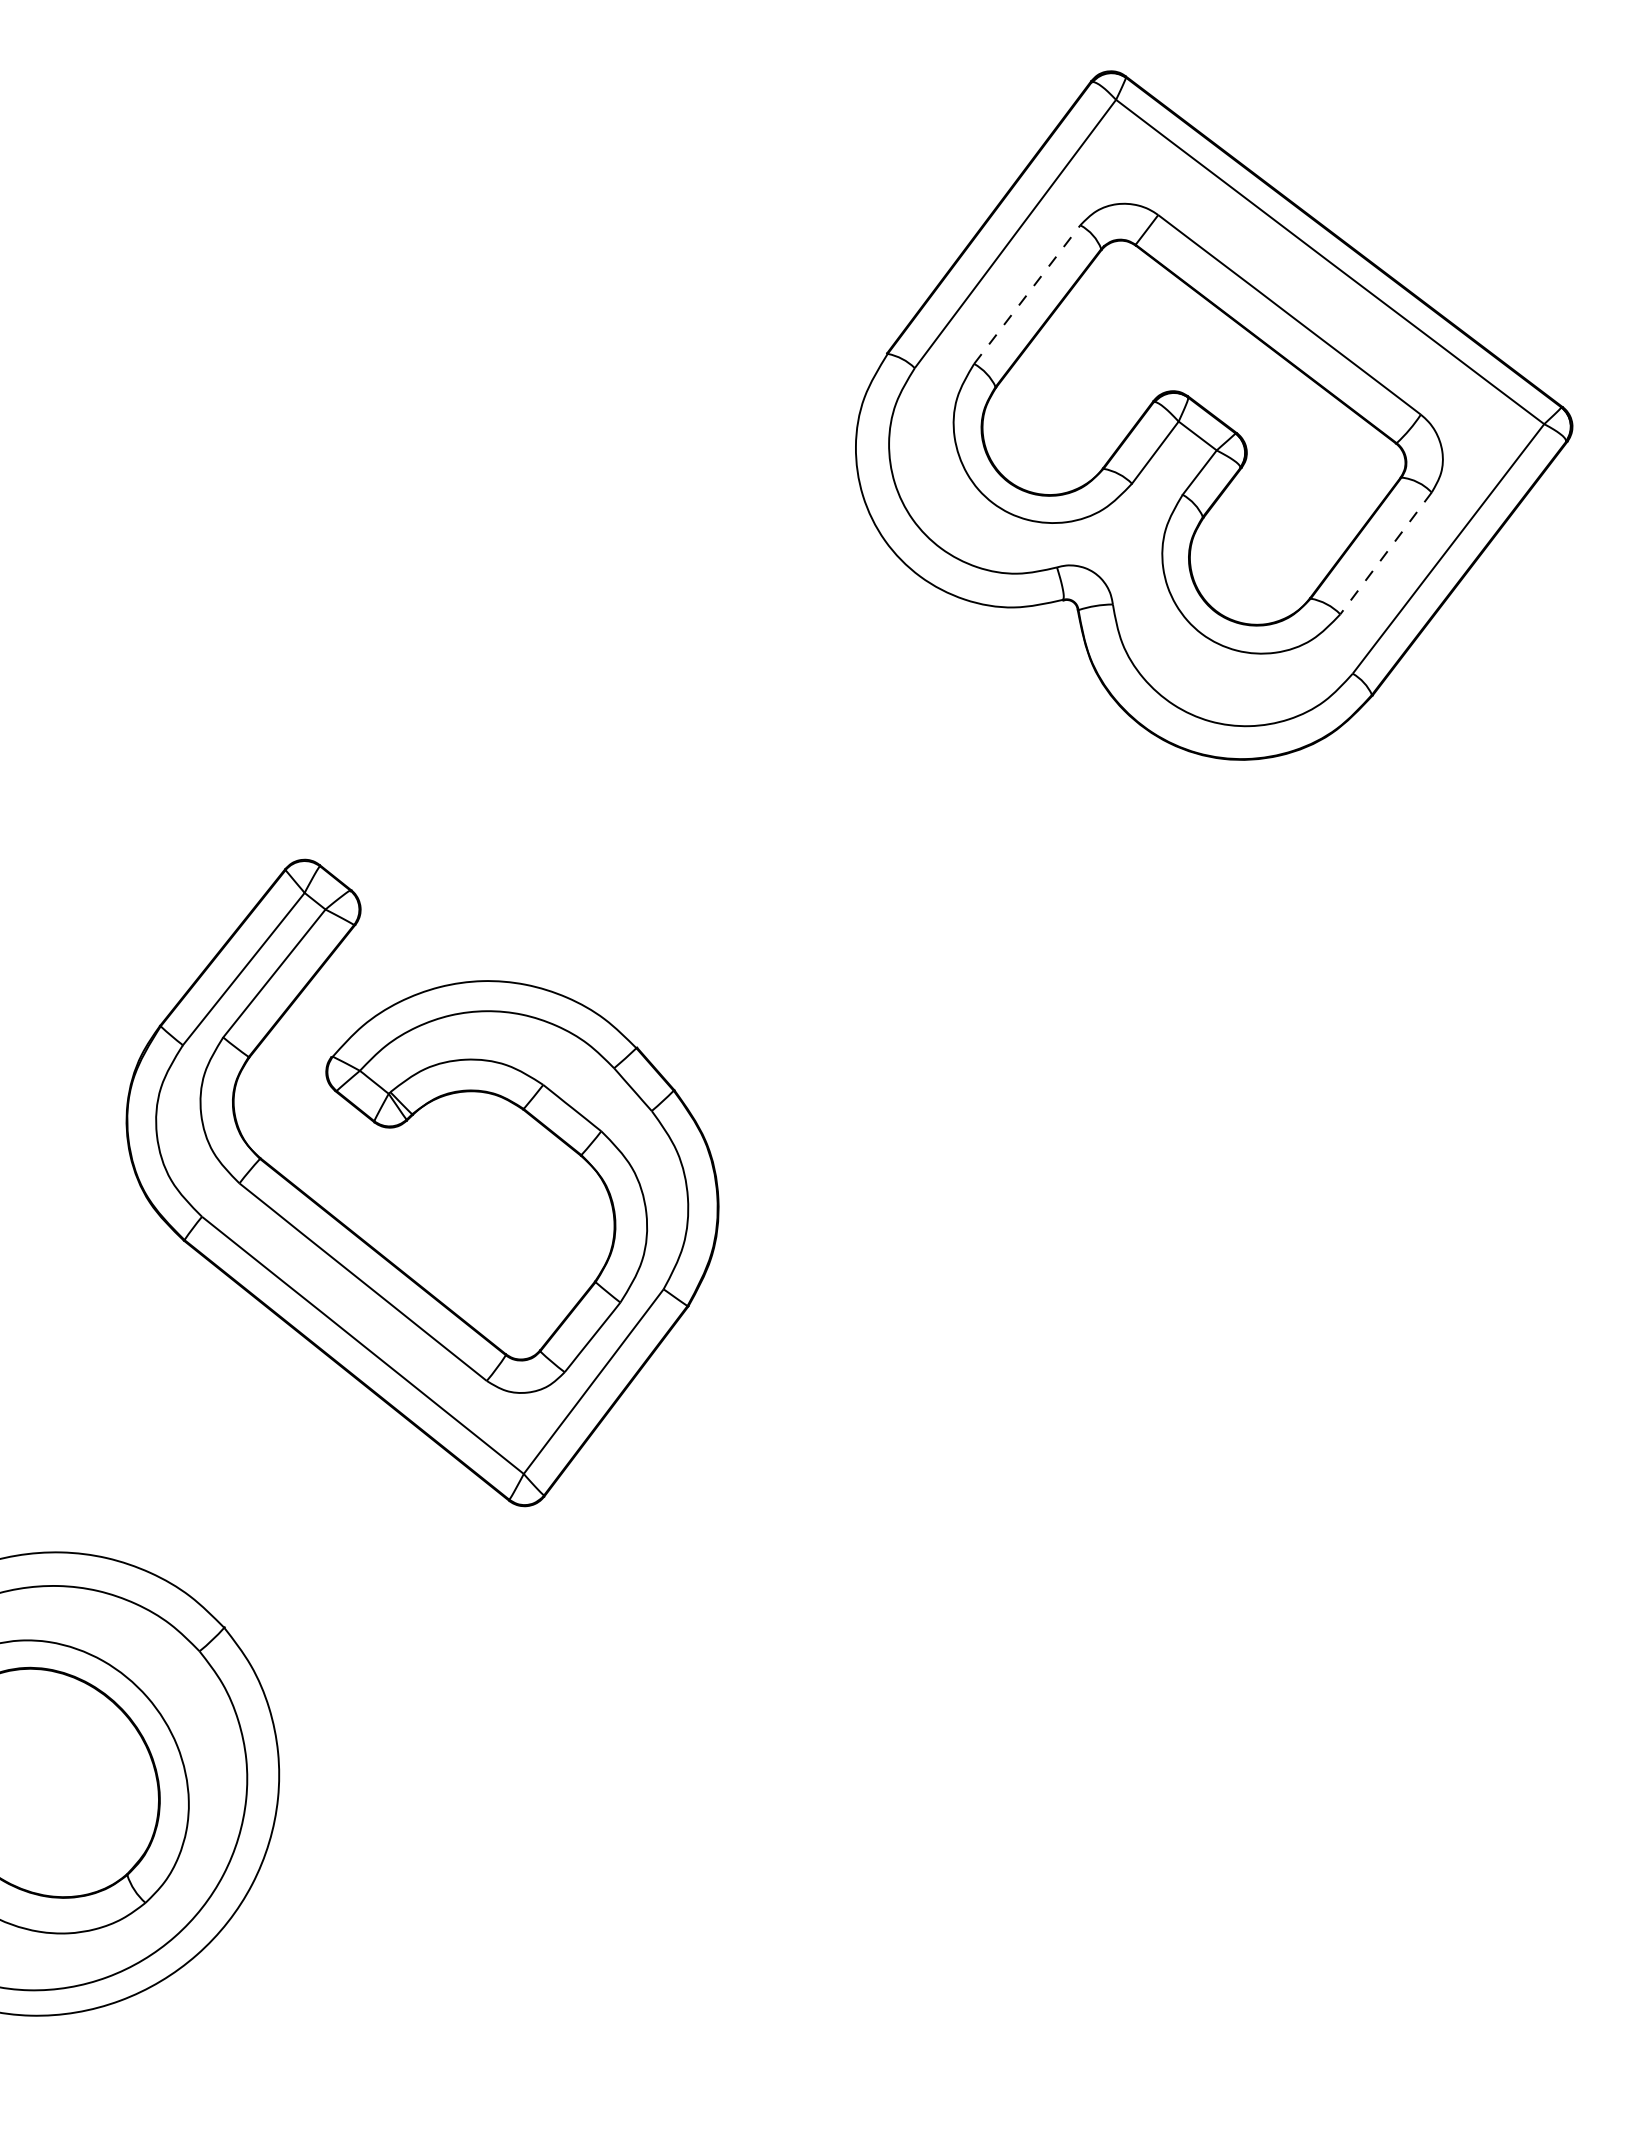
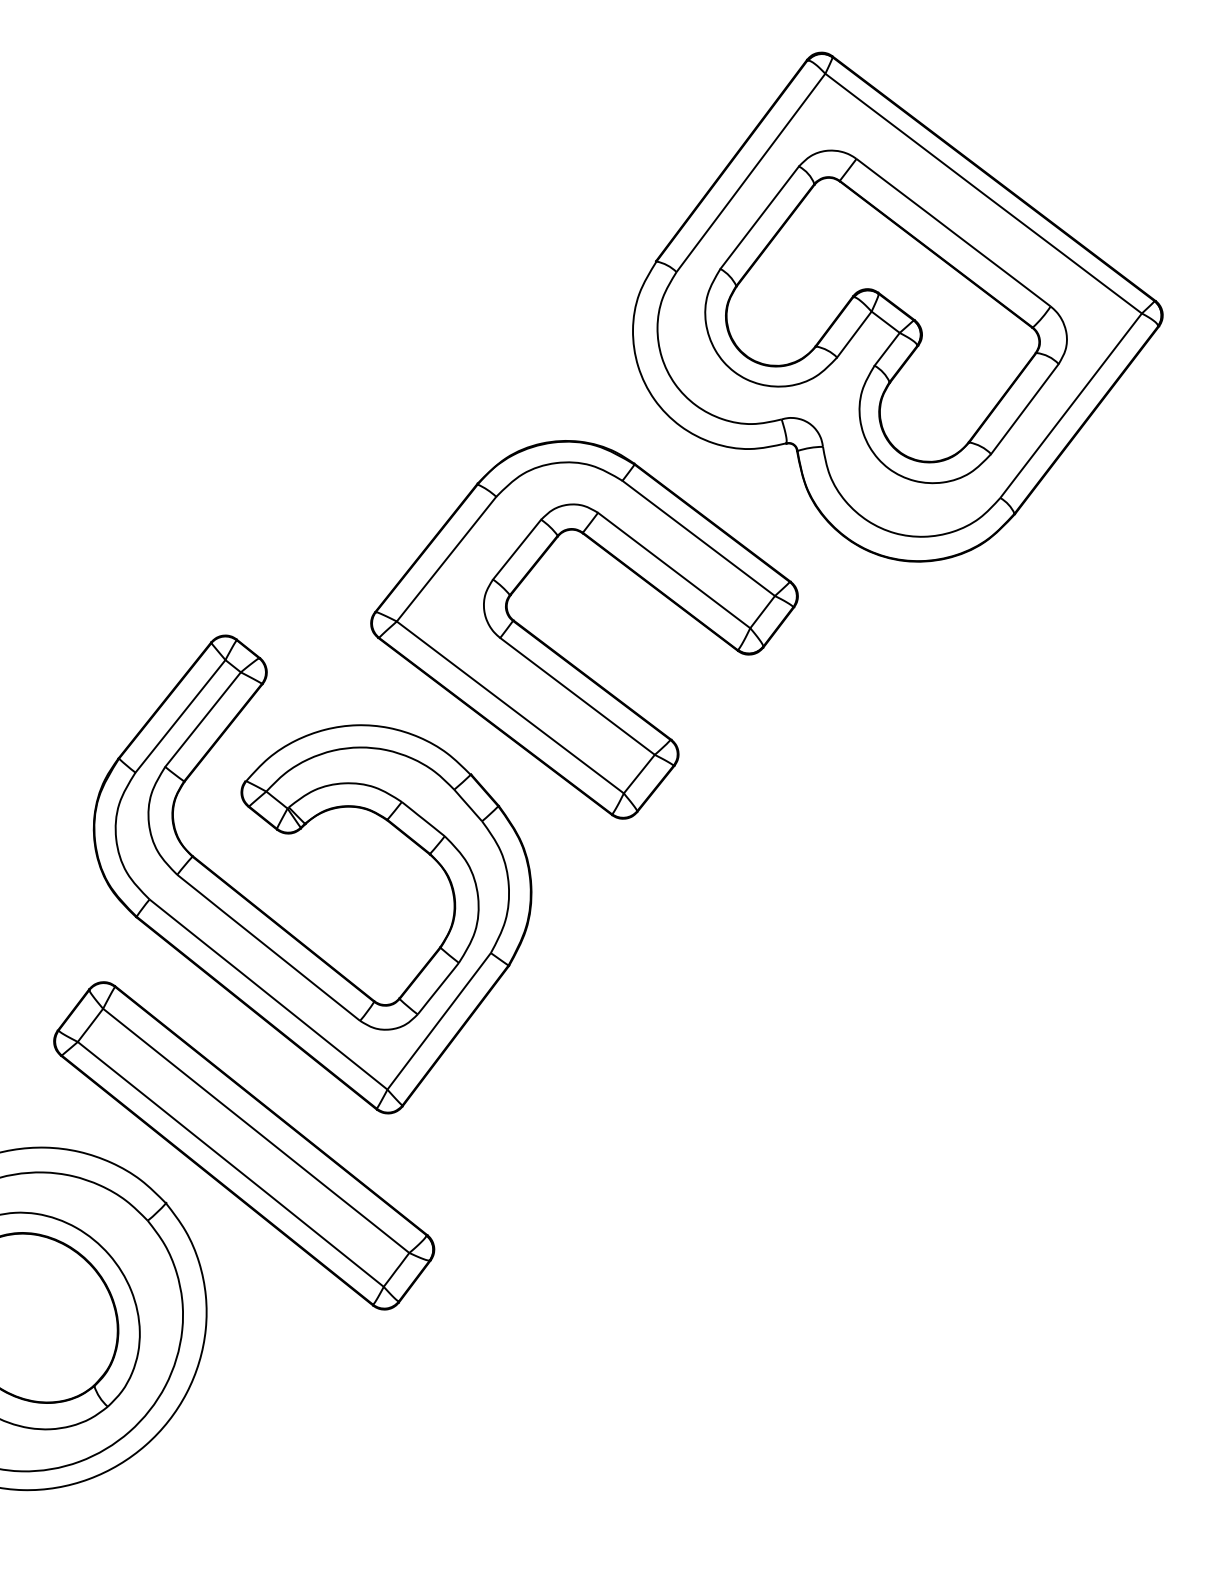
line: (1027, 294) -> (759, 217), dashed -> solid
line: (1385, 553) -> (1024, 409), dashed -> solid
part: (761, 888) -> (563, 656), added
part: (329, 1549) -> (243, 1145), added

